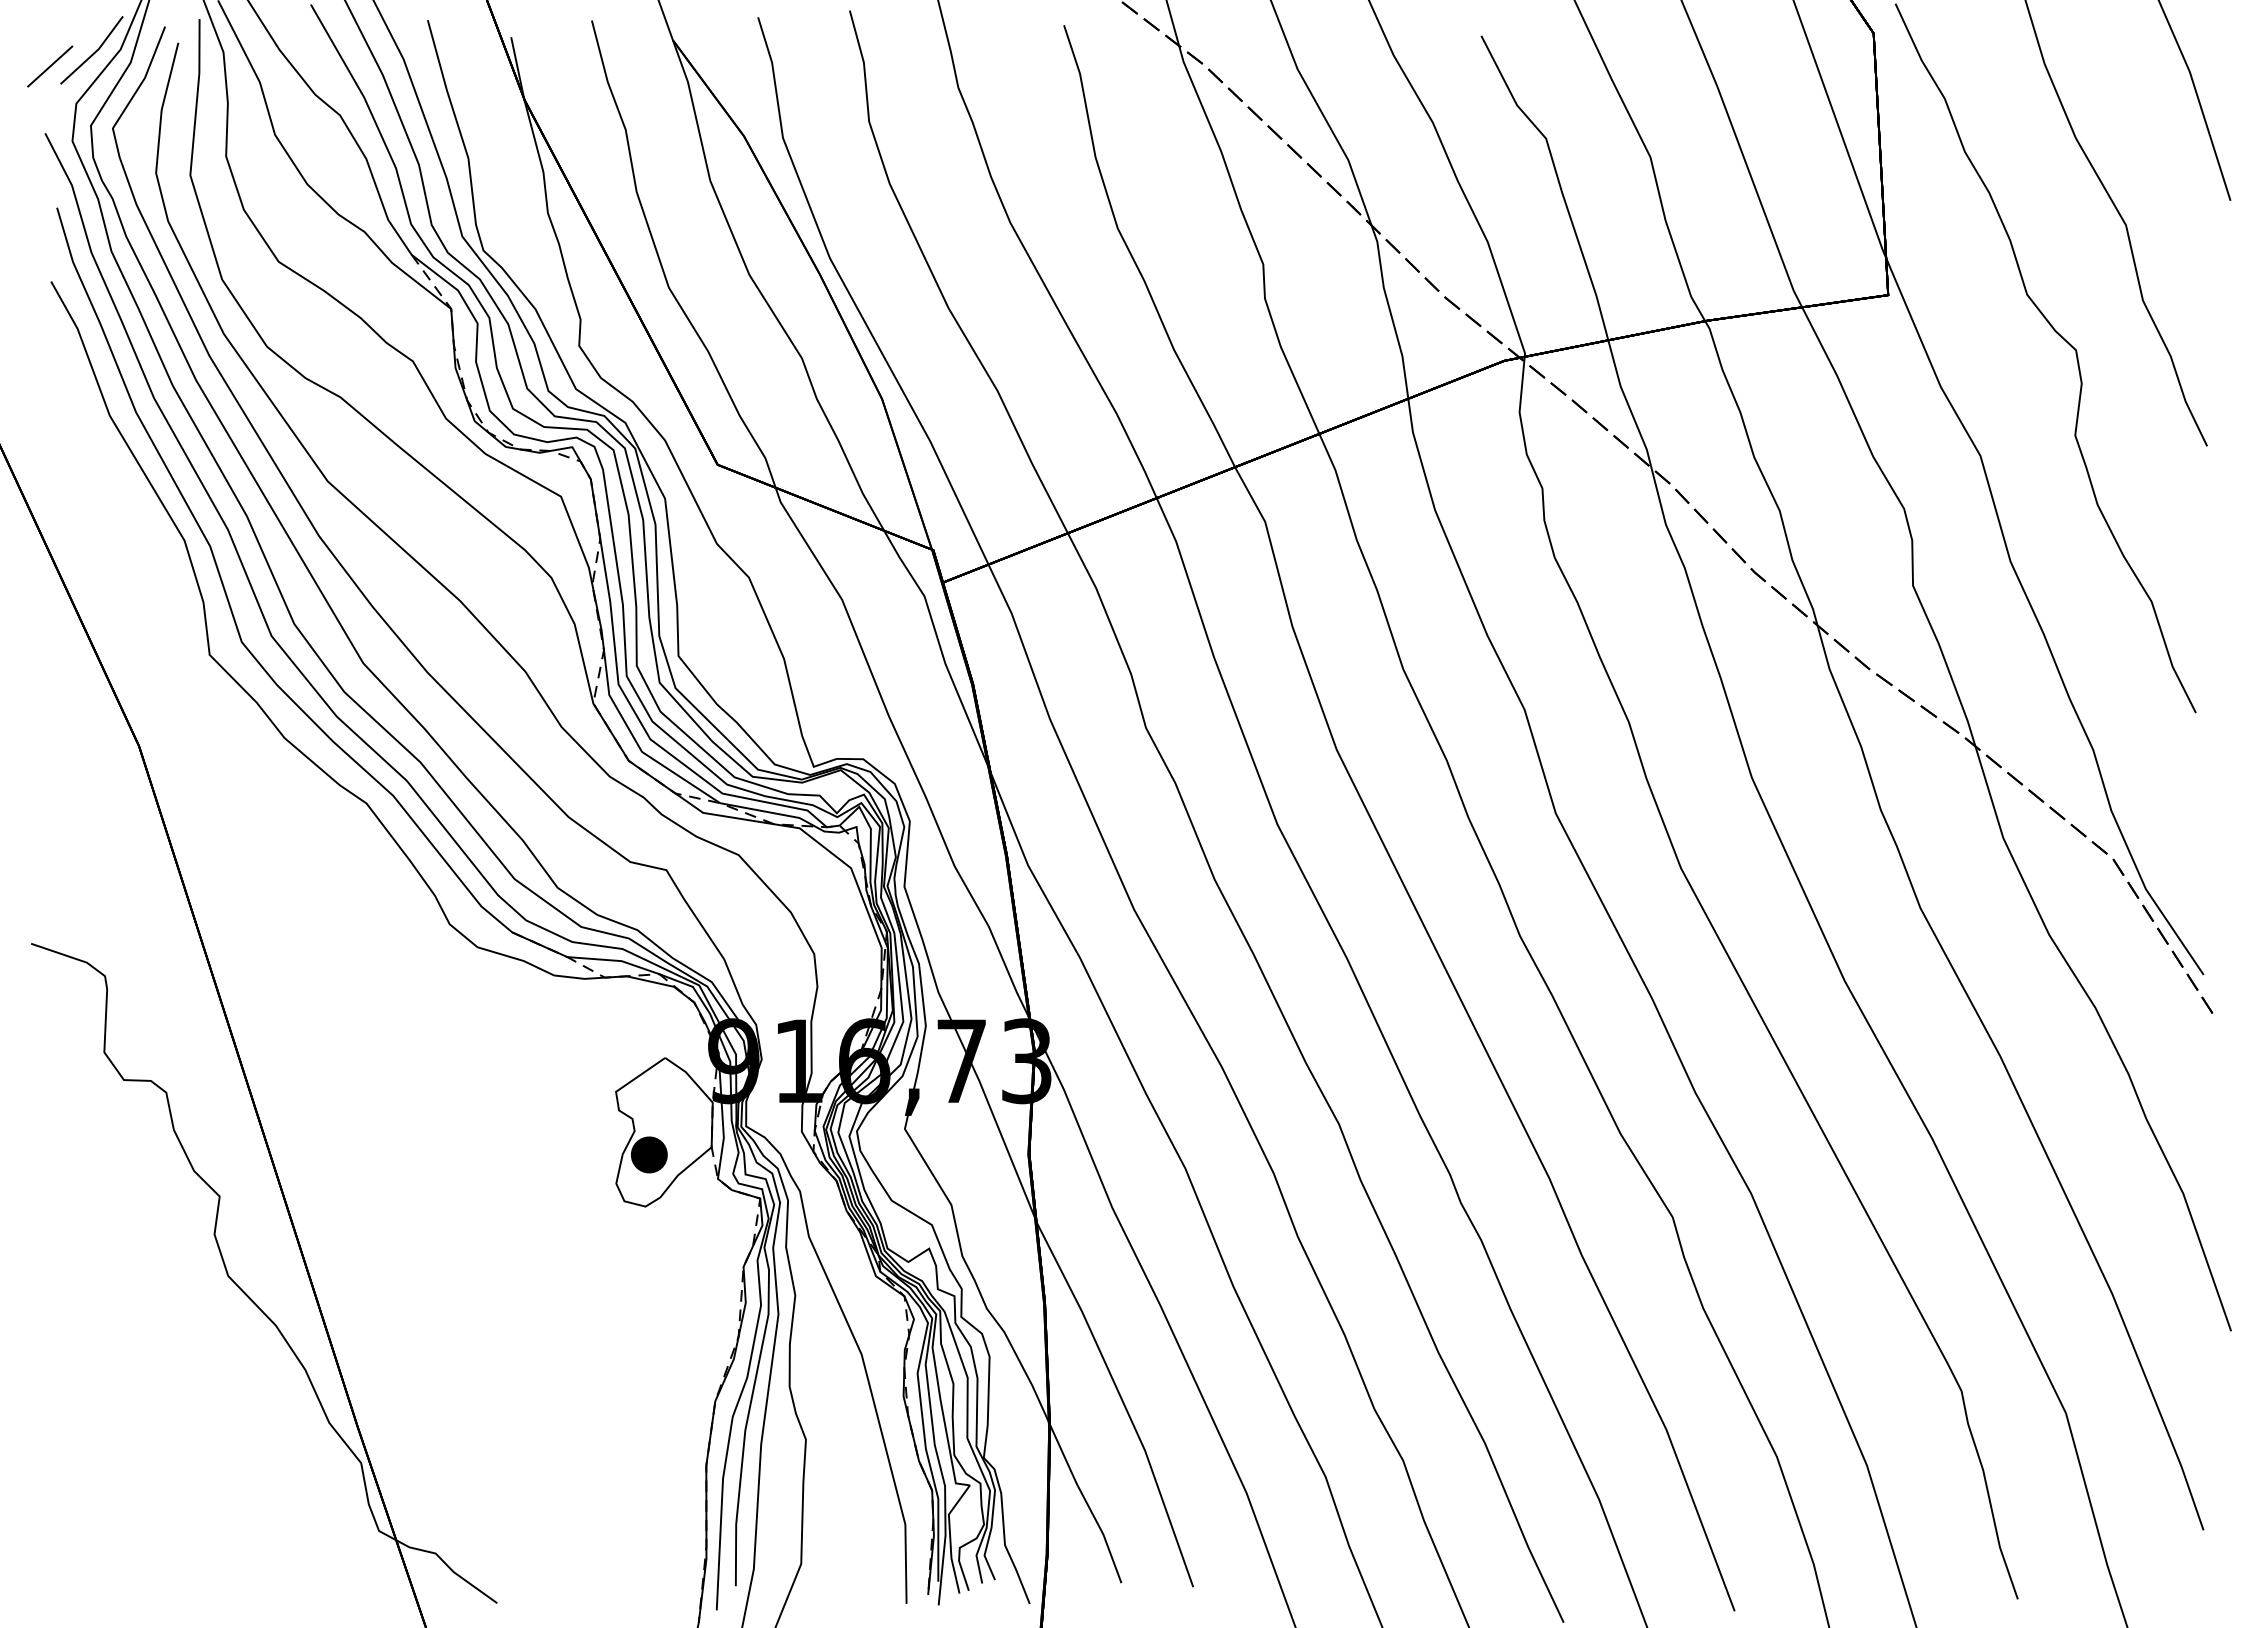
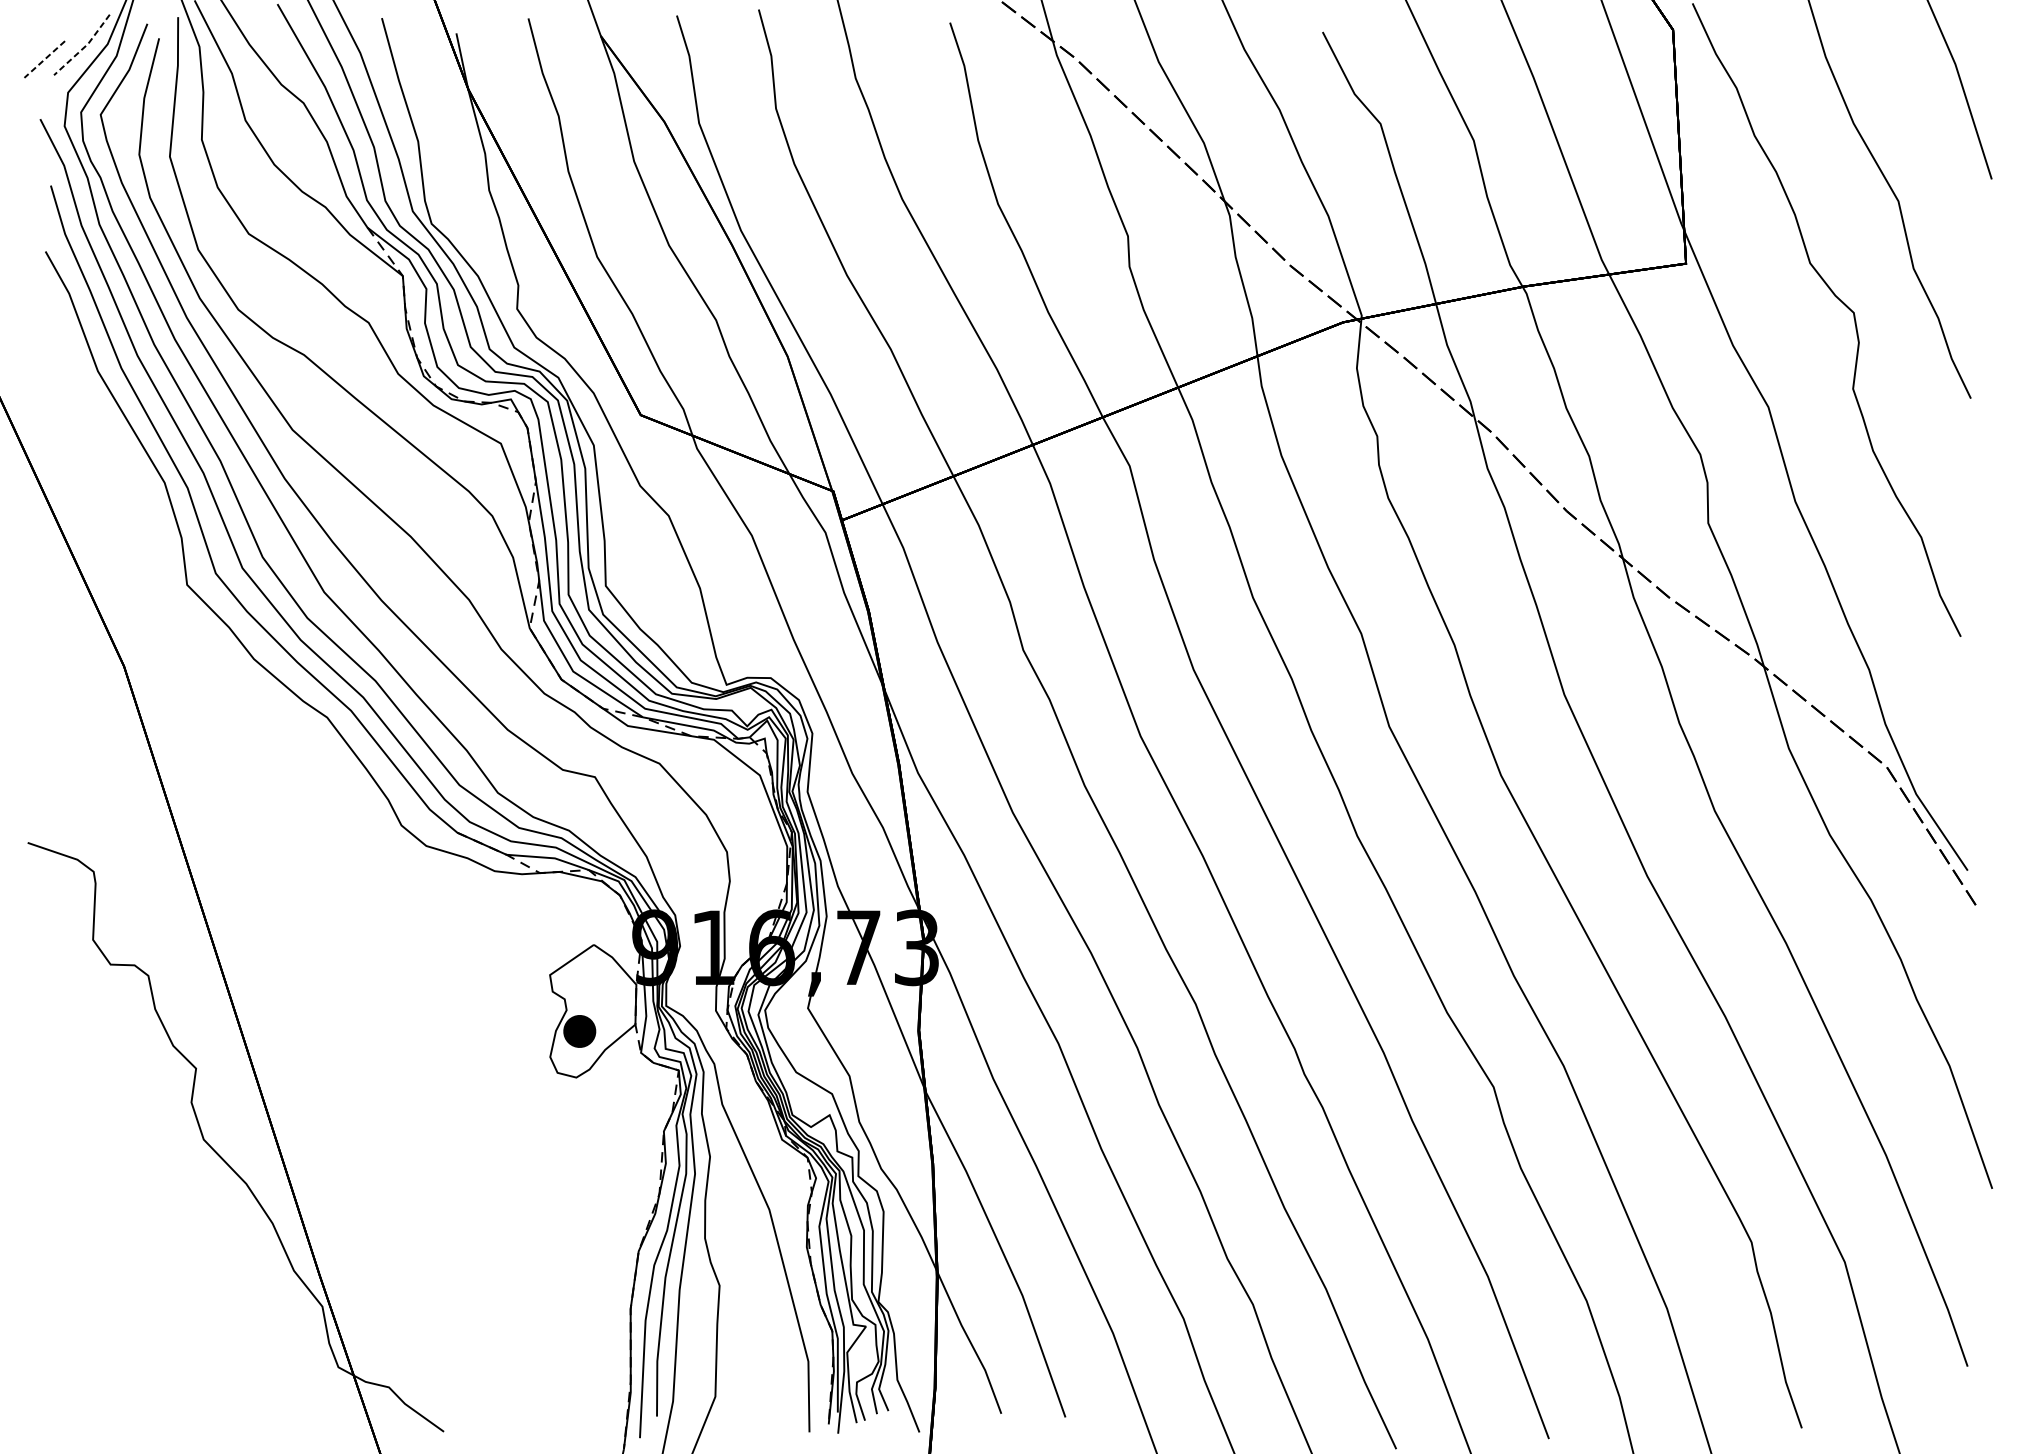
line: (95, 52) -> (85, 46), solid -> dashed
line: (50, 66) -> (45, 59), solid -> dashed

